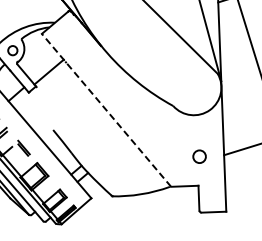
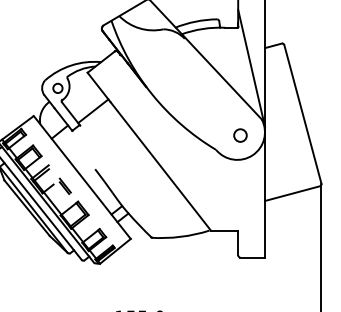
line: (105, 110) -> (148, 151), dashed -> solid
circle: (199, 156) -> (240, 135), moved

